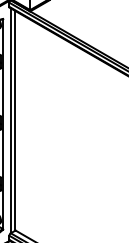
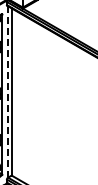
line: (10, 120) -> (7, 91), solid -> dashed

